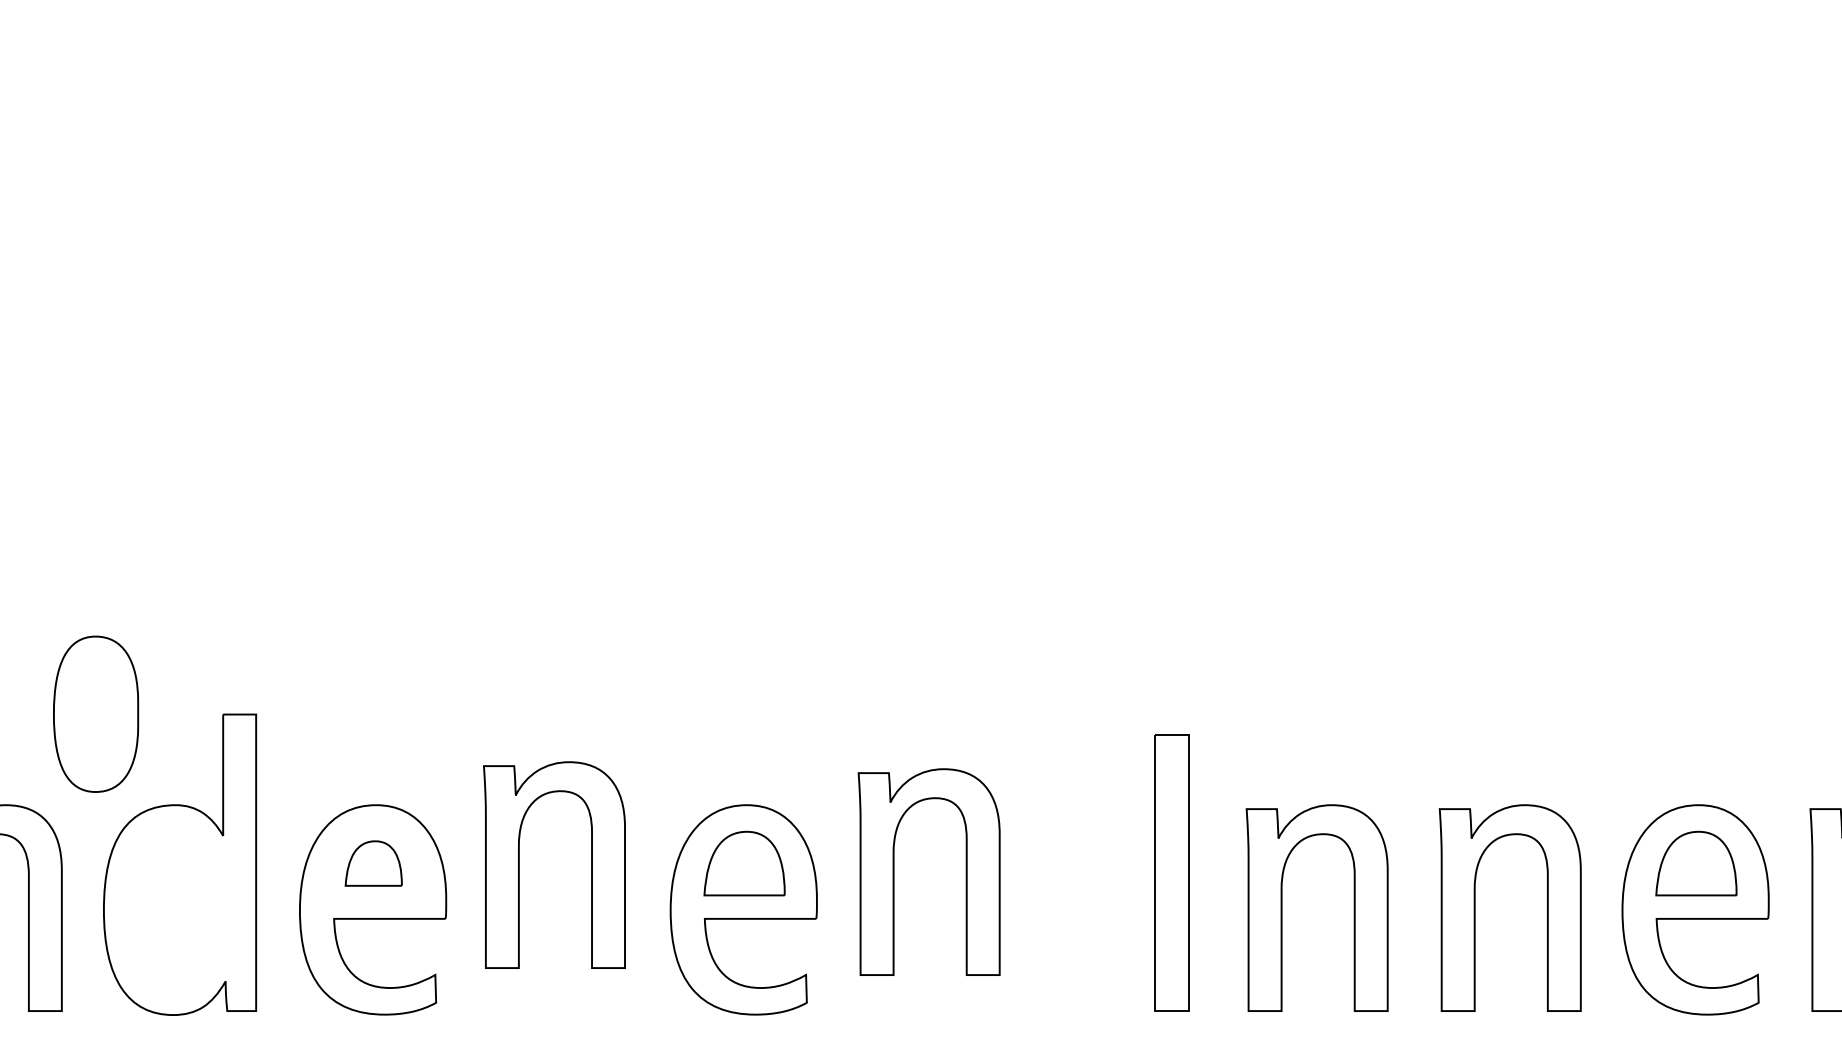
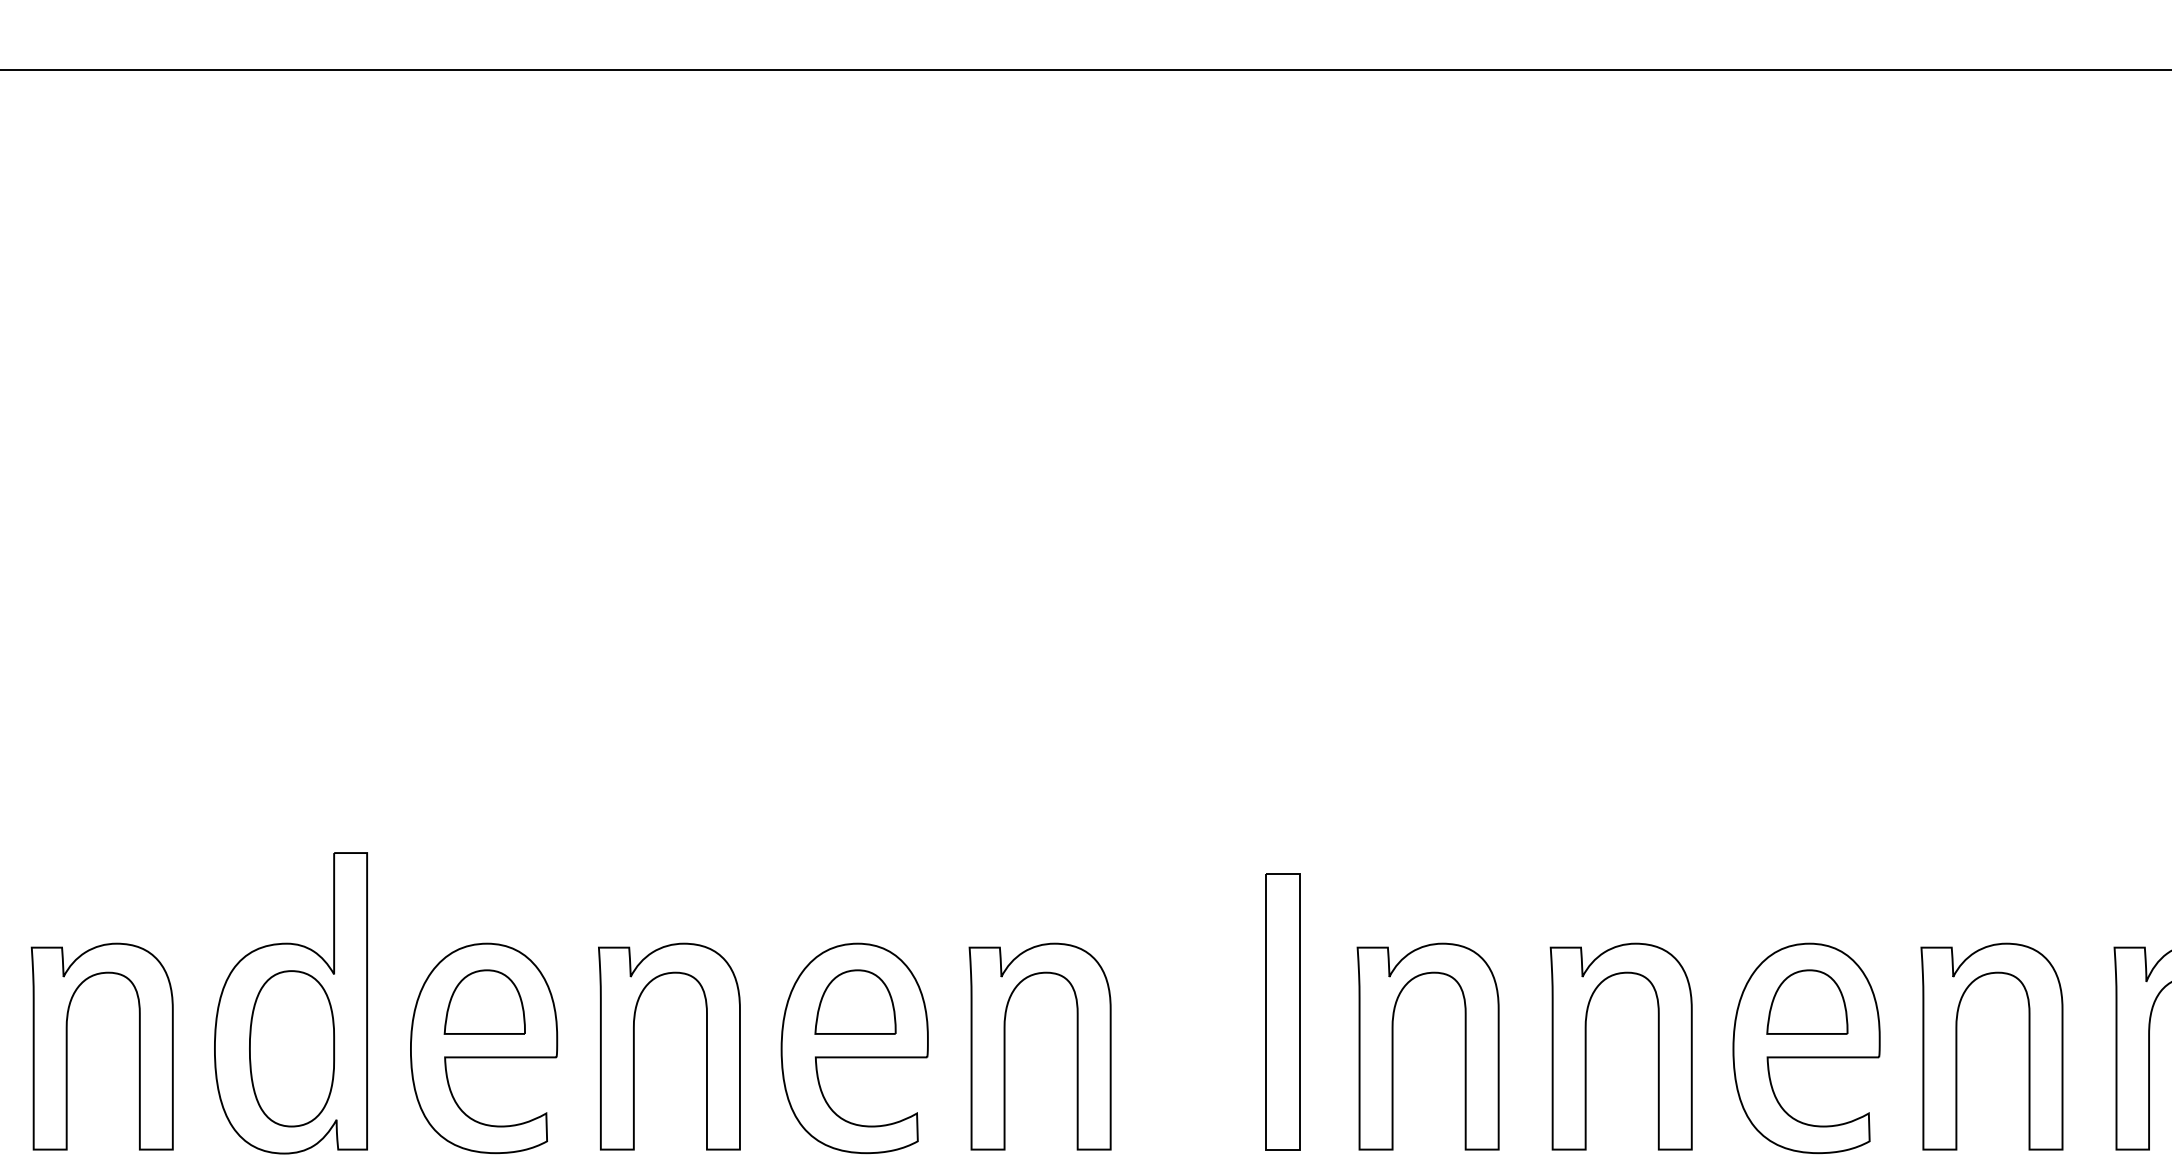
part: (95, 713) -> (291, 1048), moved
part: (373, 862) -> (484, 1001), size x1.43
part: (519, 864) -> (634, 1046), moved
part: (894, 871) -> (1005, 1046), moved

